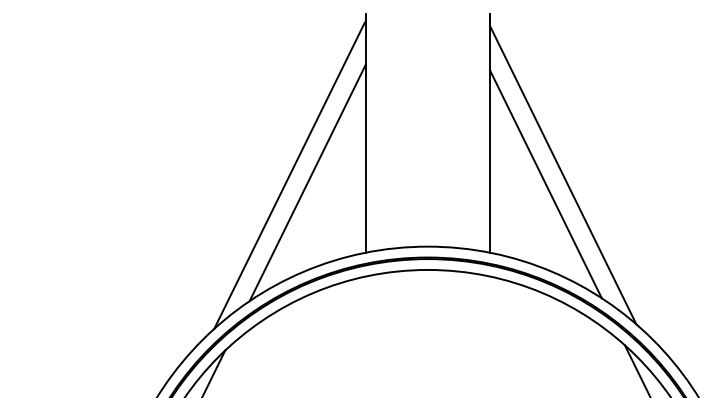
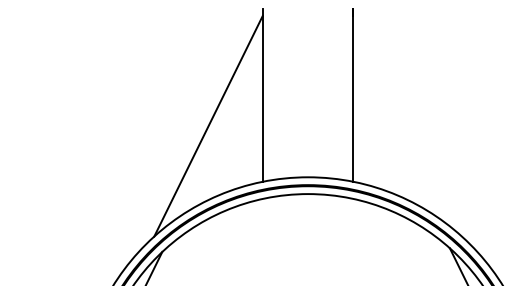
line: (563, 175) -> (405, 126), removed
line: (307, 182) -> (221, 131), removed
line: (545, 184) -> (392, 132), removed

